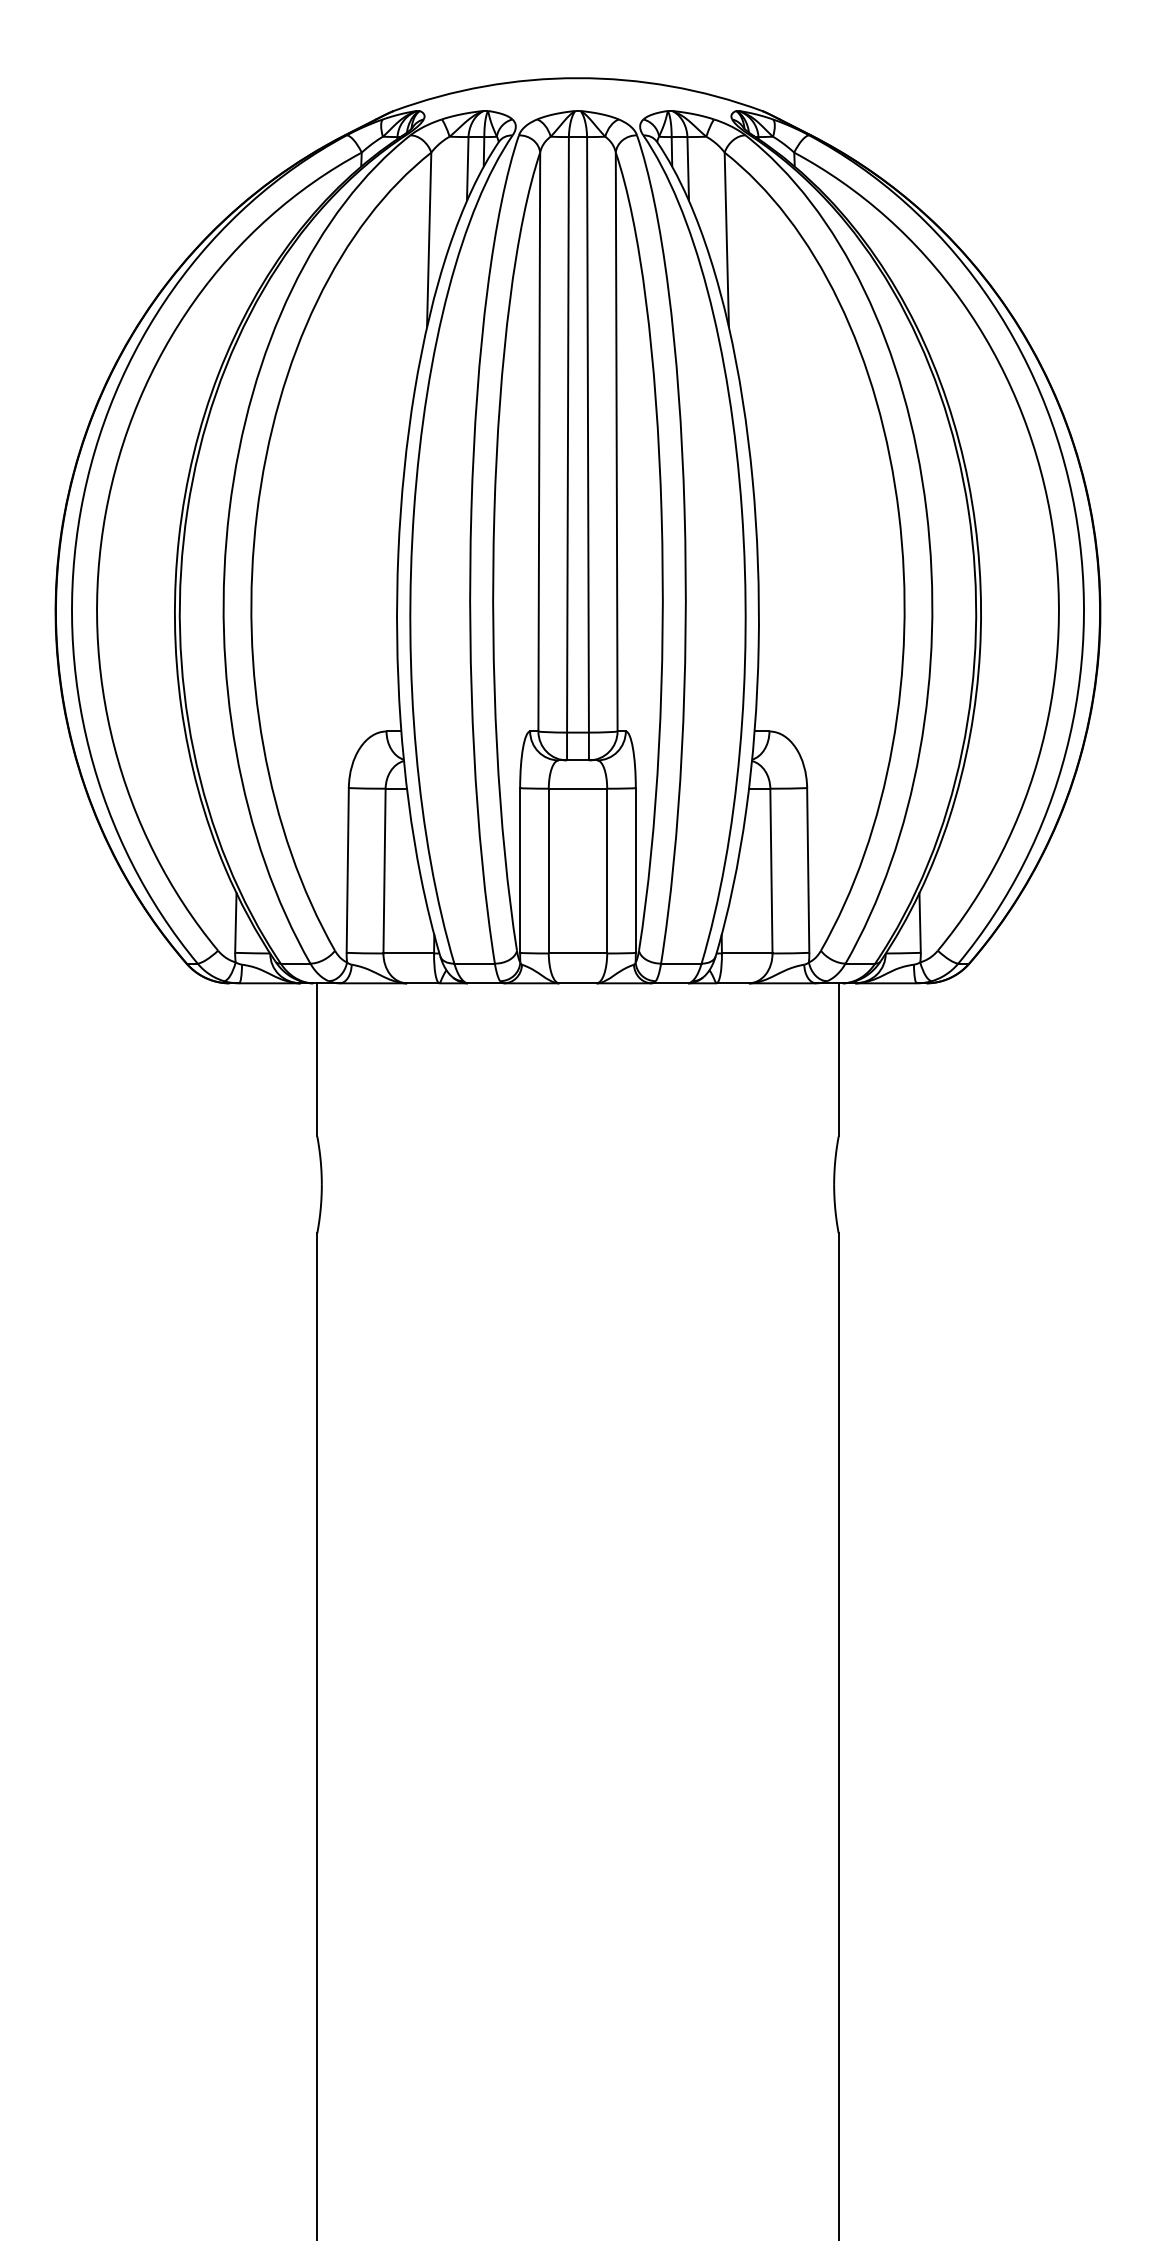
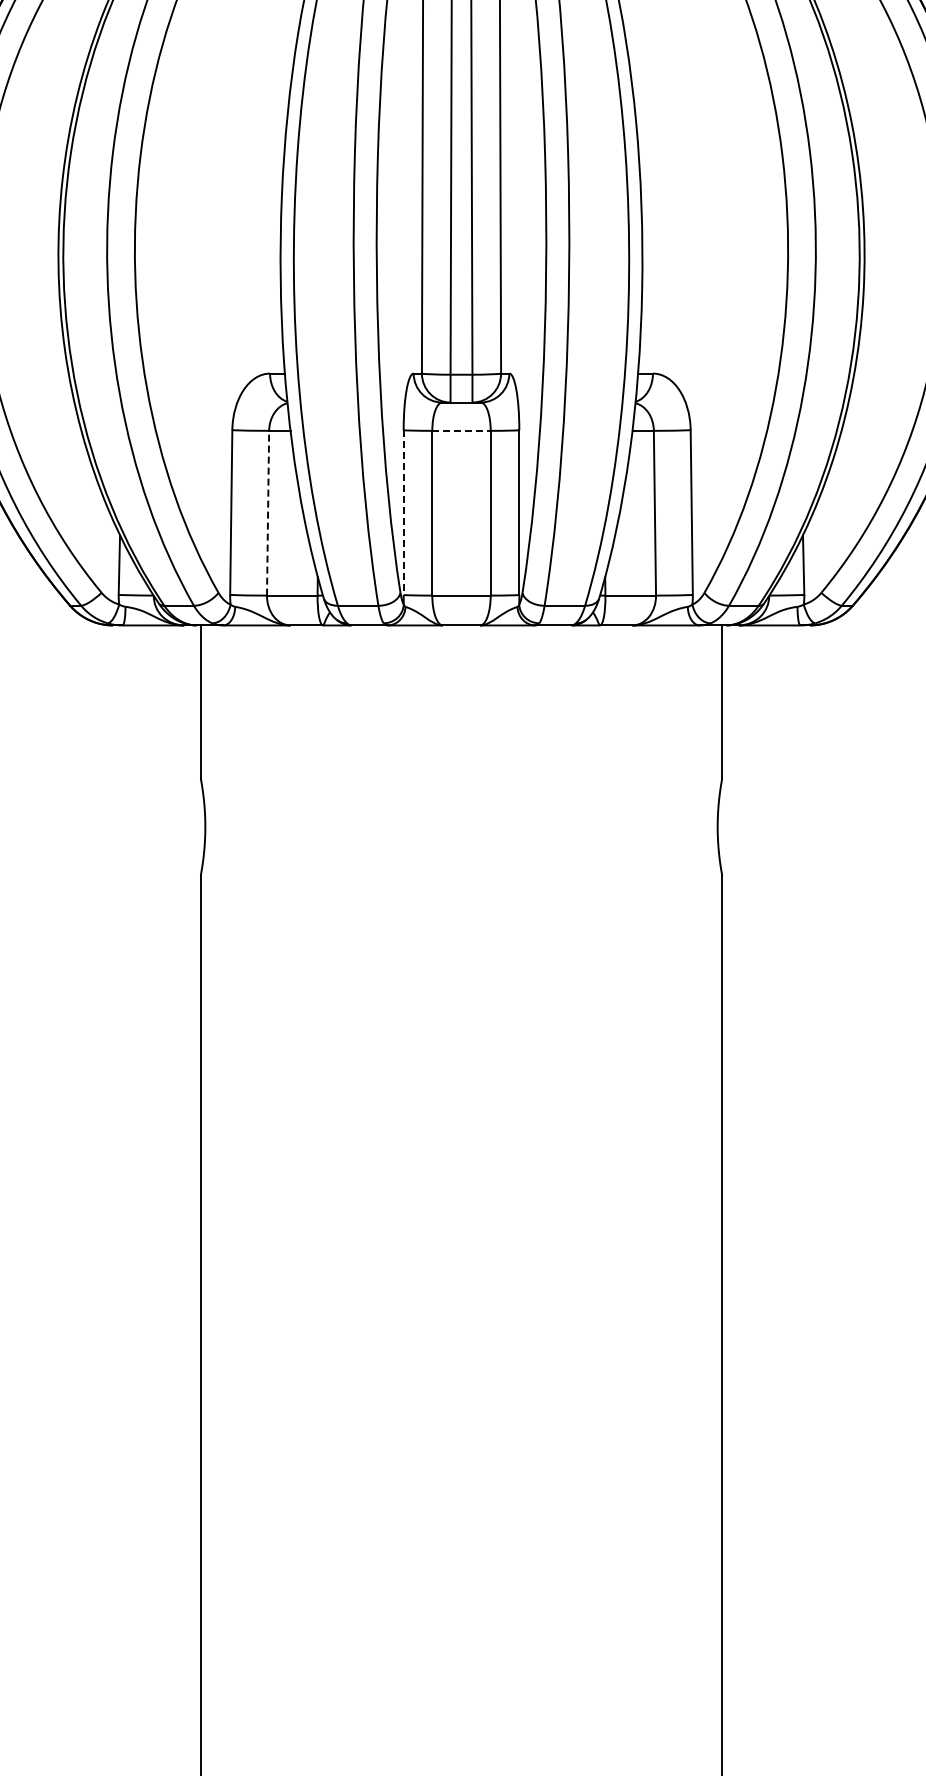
line: (578, 788) -> (462, 430), solid -> dashed
line: (384, 870) -> (268, 512), solid -> dashed
line: (520, 870) -> (404, 512), solid -> dashed

